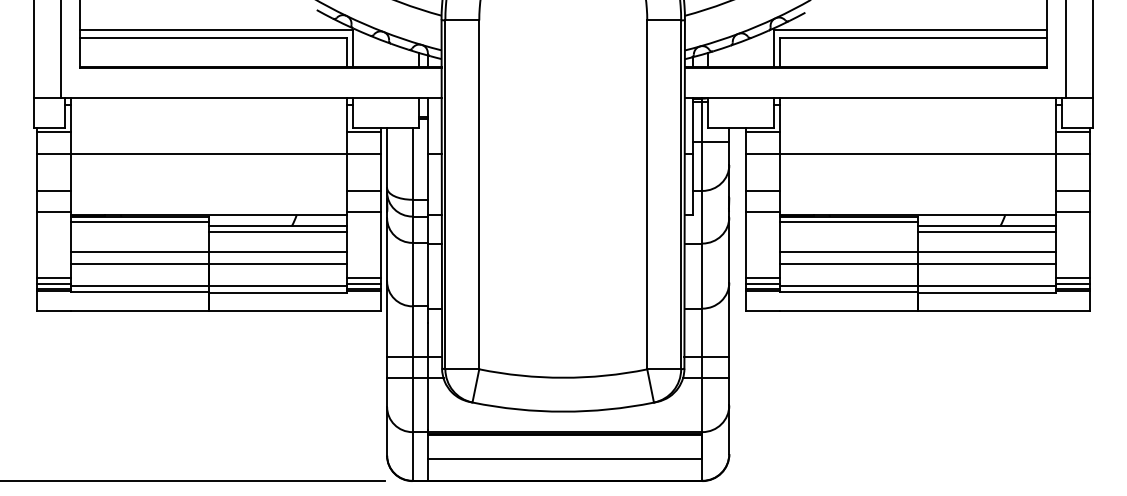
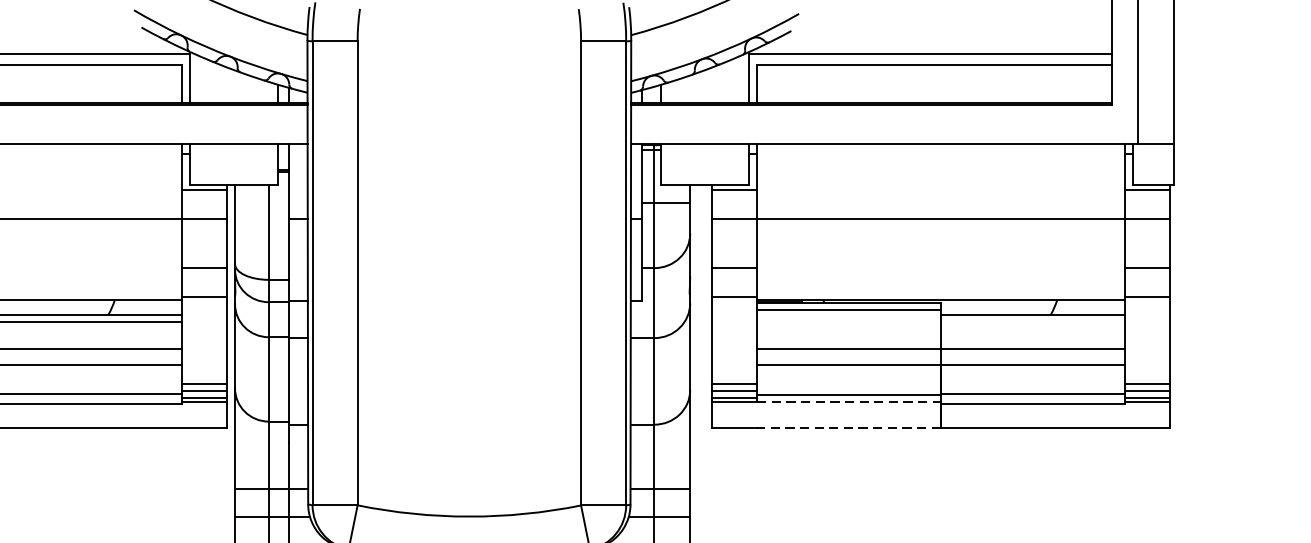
line: (986, 231) -> (1032, 322), removed
line: (849, 291) -> (850, 401), solid -> dashed
line: (848, 311) -> (848, 428), solid -> dashed

